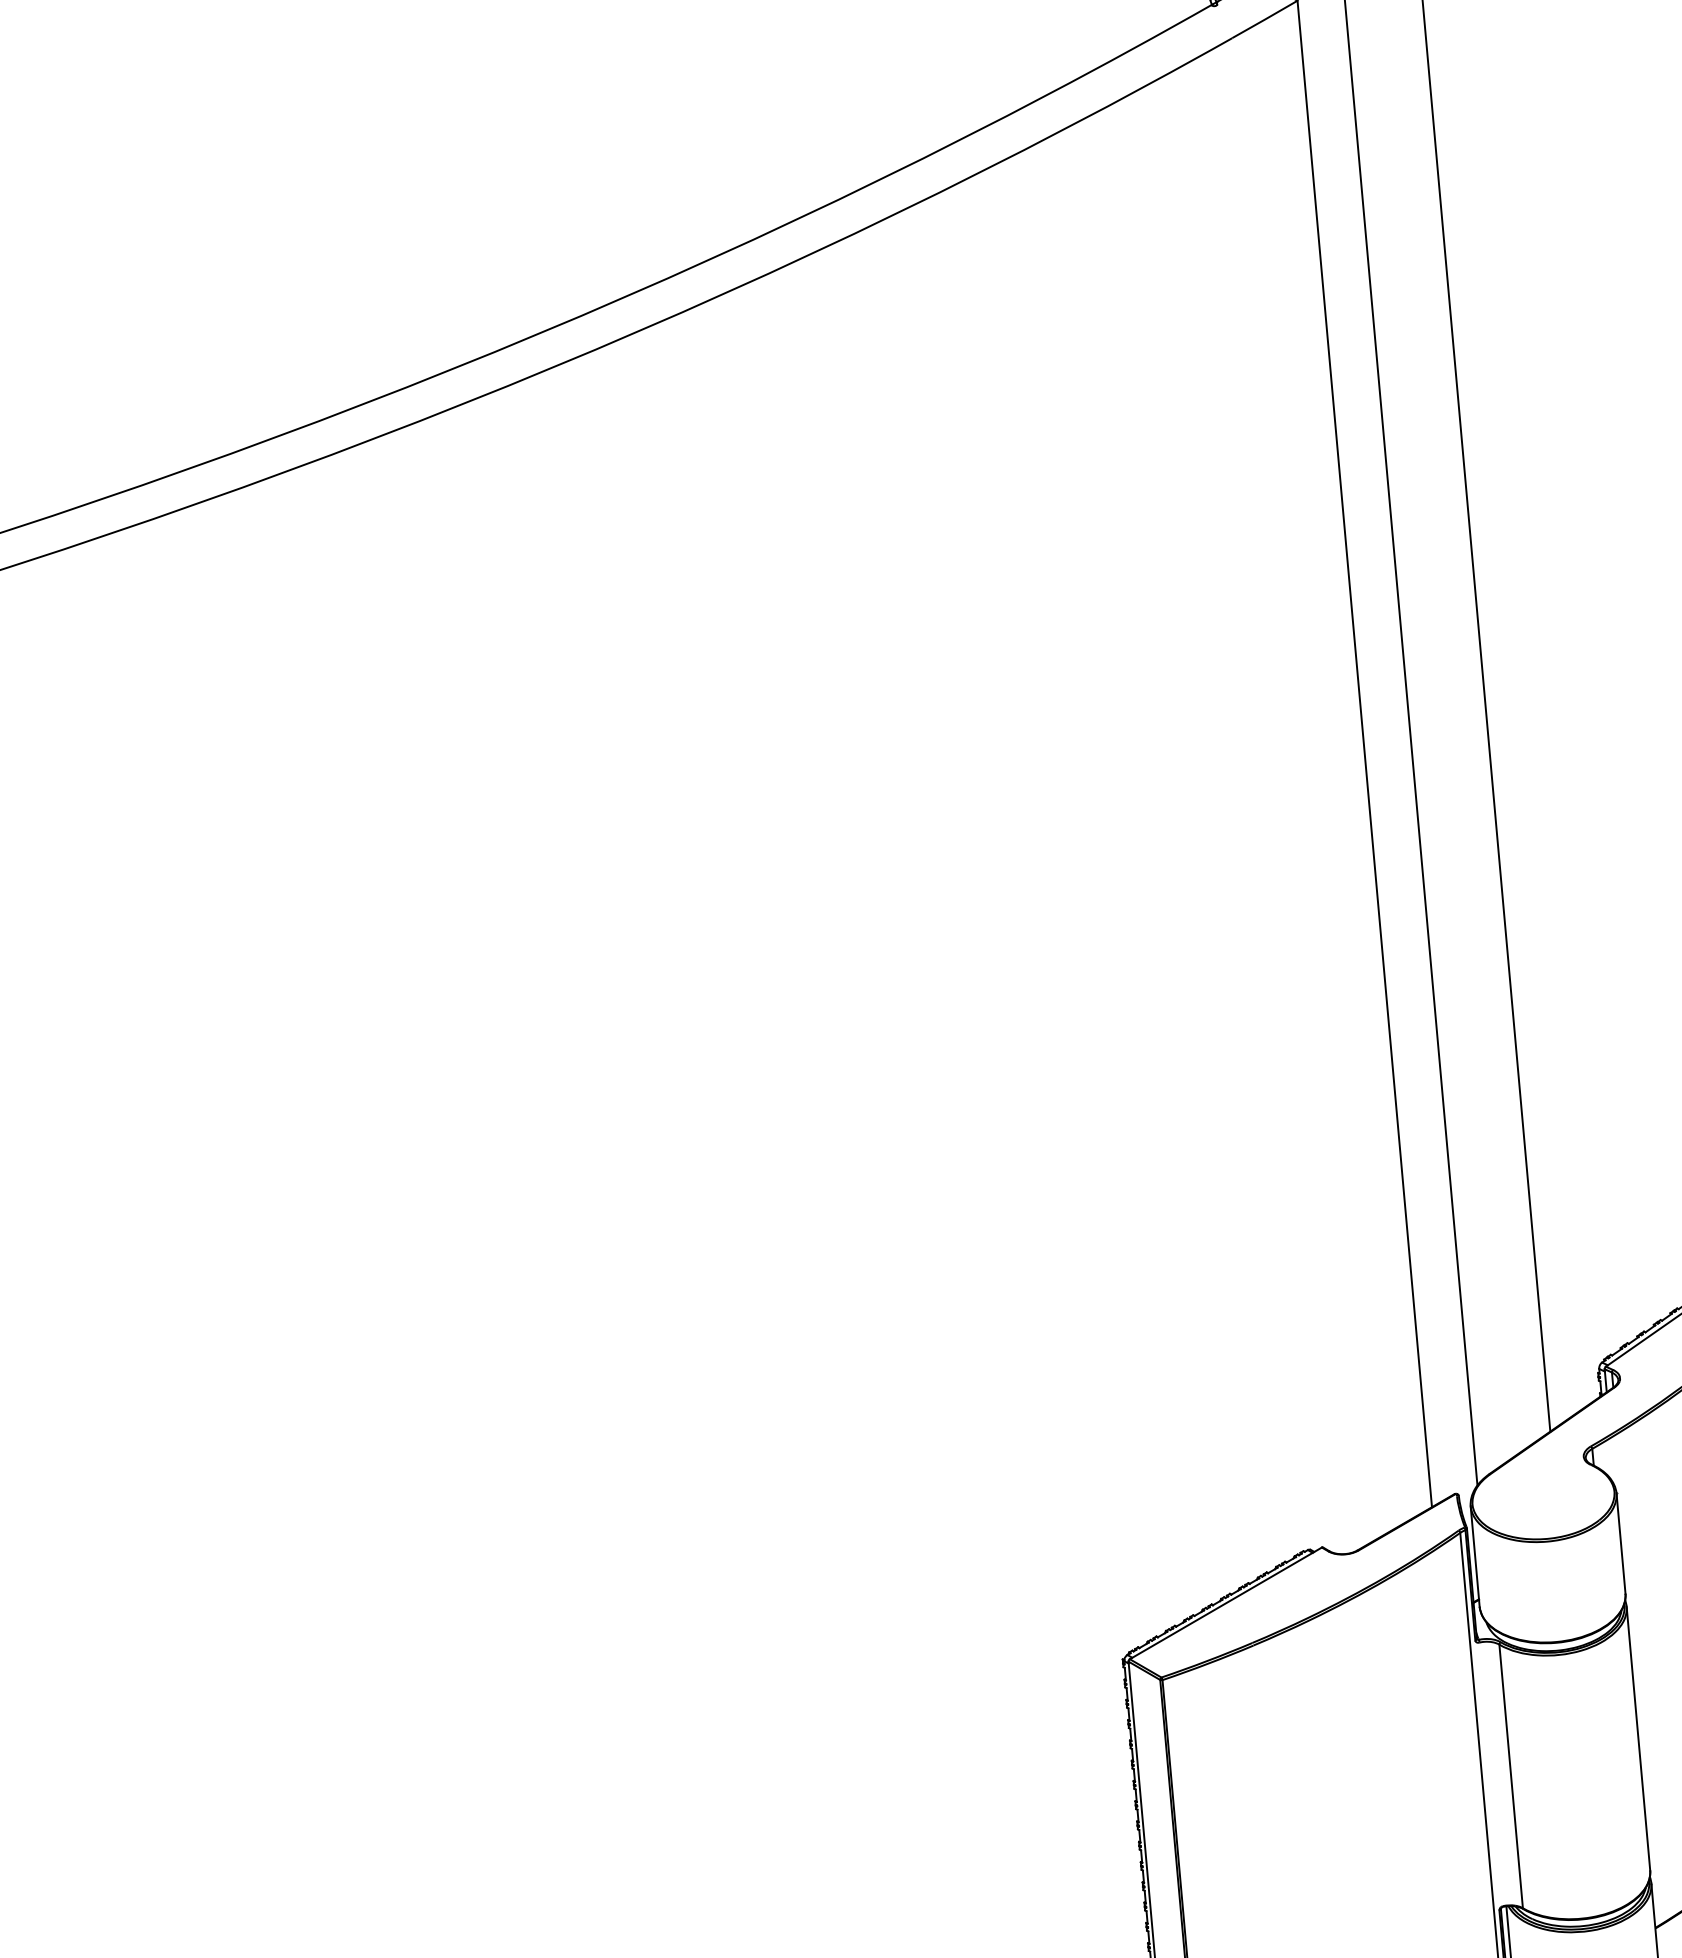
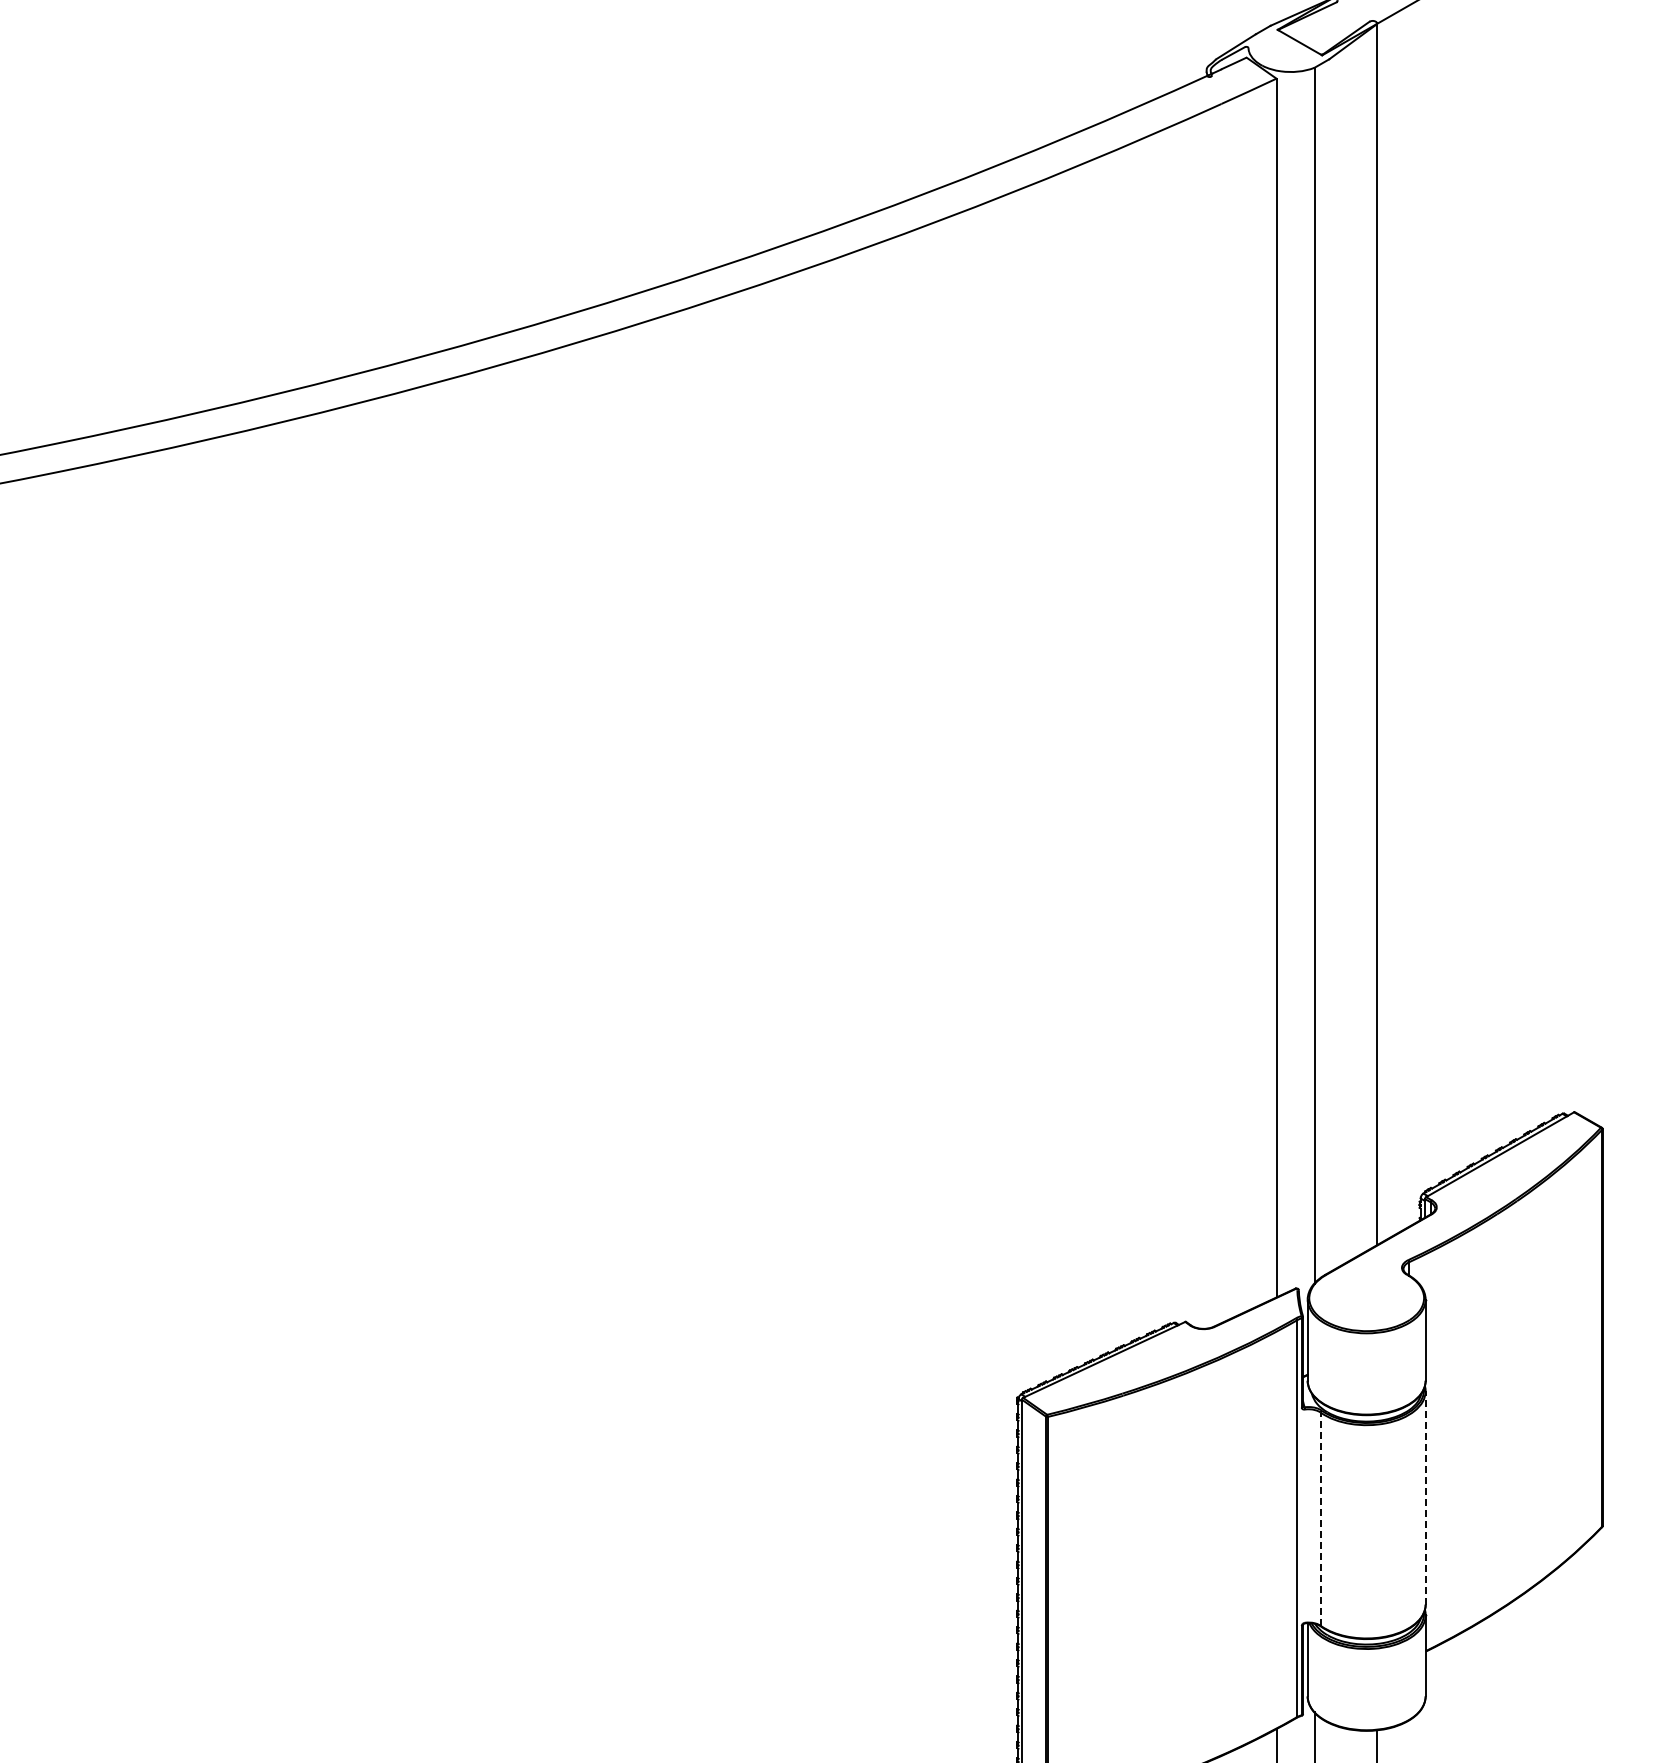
line: (1638, 1739) -> (1425, 1498), solid -> dashed
line: (1510, 1776) -> (1320, 1519), solid -> dashed

